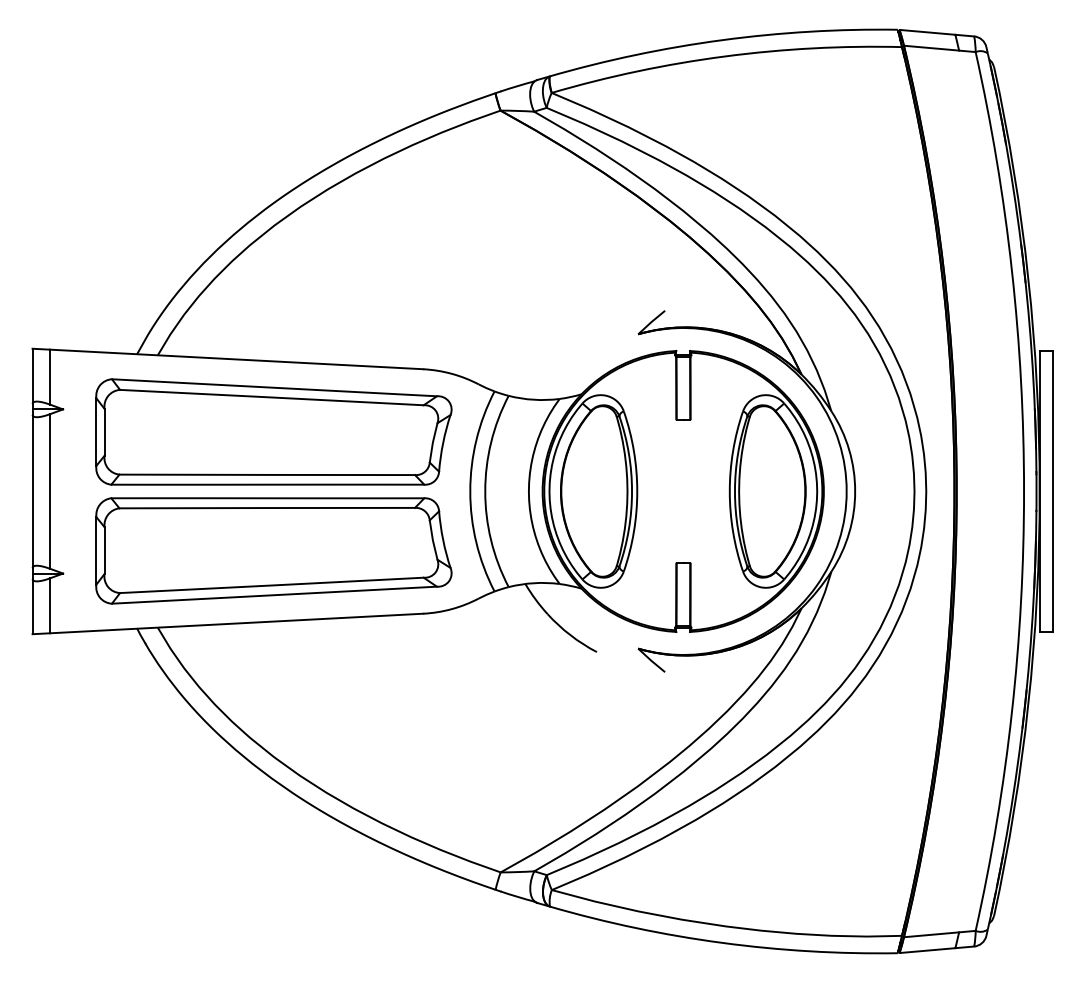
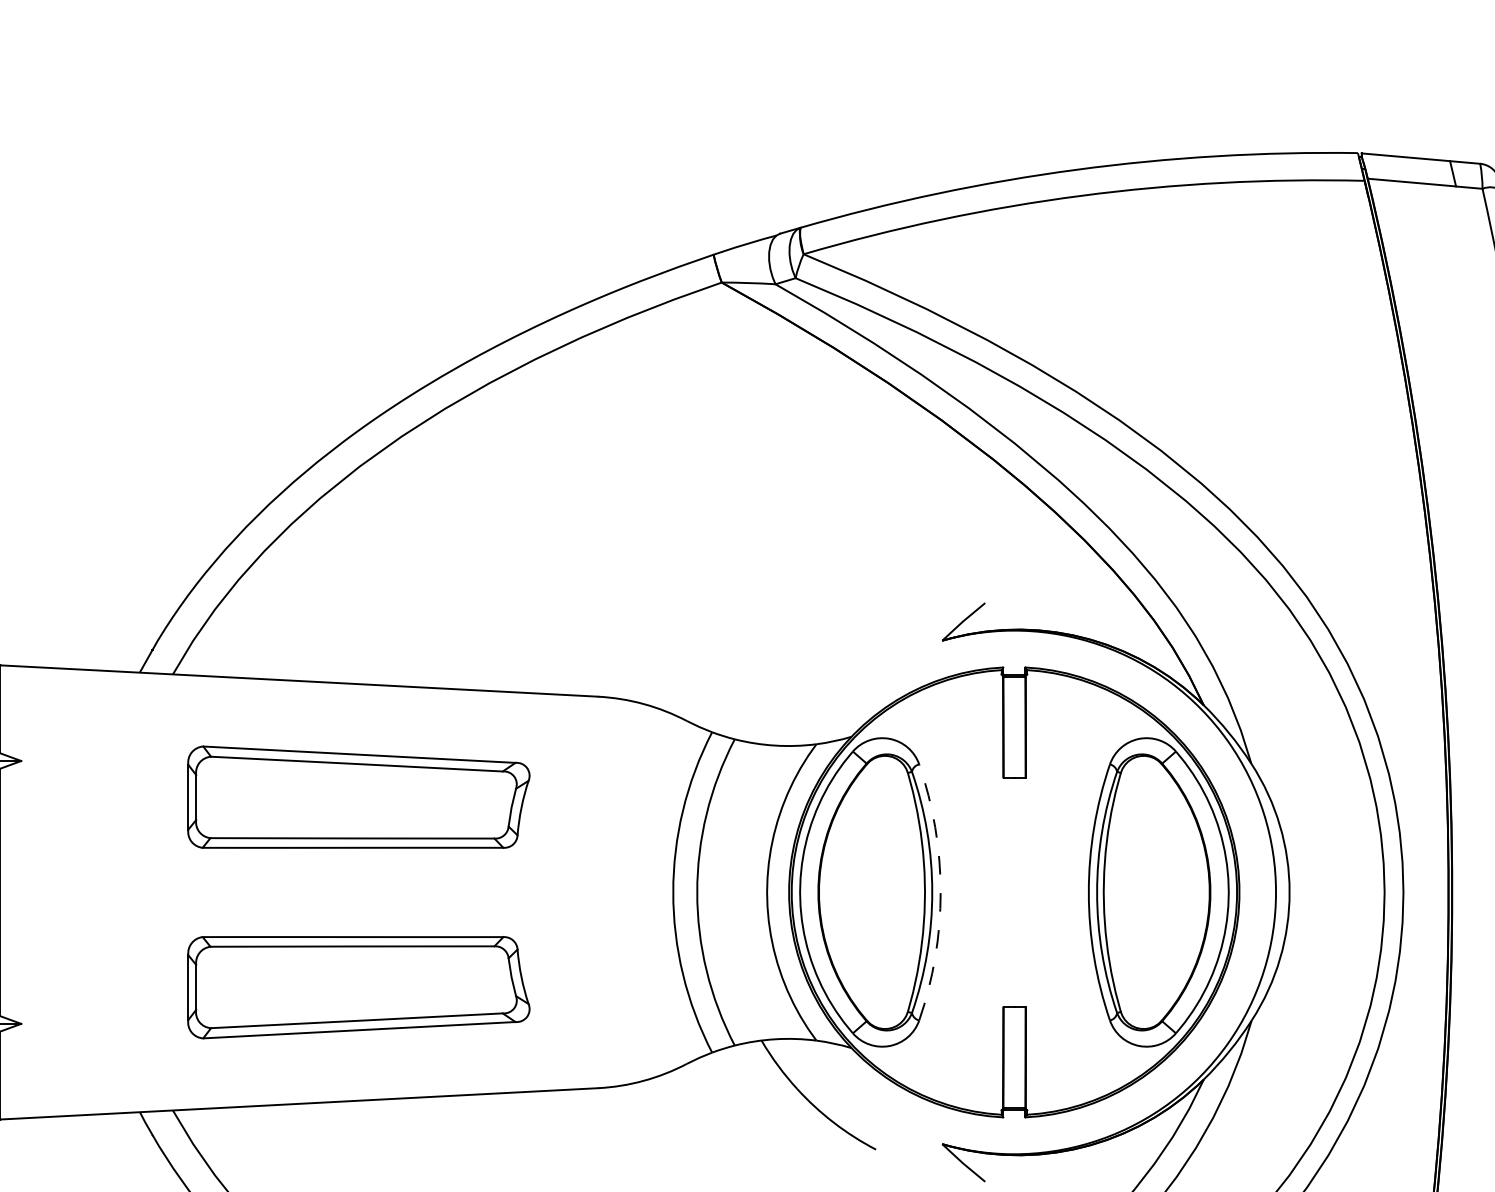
part: (273, 431) -> (358, 796), size x0.6
arc: (637, 491) -> (941, 892), solid -> dashed
part: (273, 550) -> (358, 986), size x0.6

